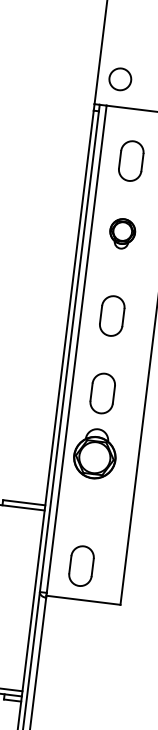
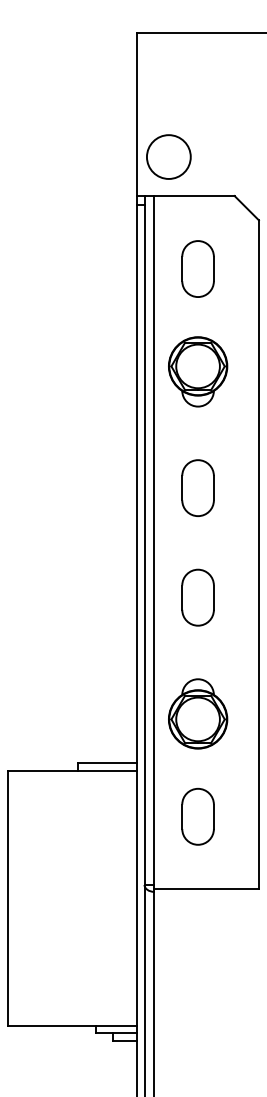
circle: (120, 78) -> (168, 156), size x1.43
part: (122, 233) -> (198, 371), size x1.67
part: (95, 453) -> (198, 713), moved
part: (81, 565) -> (197, 816), moved

